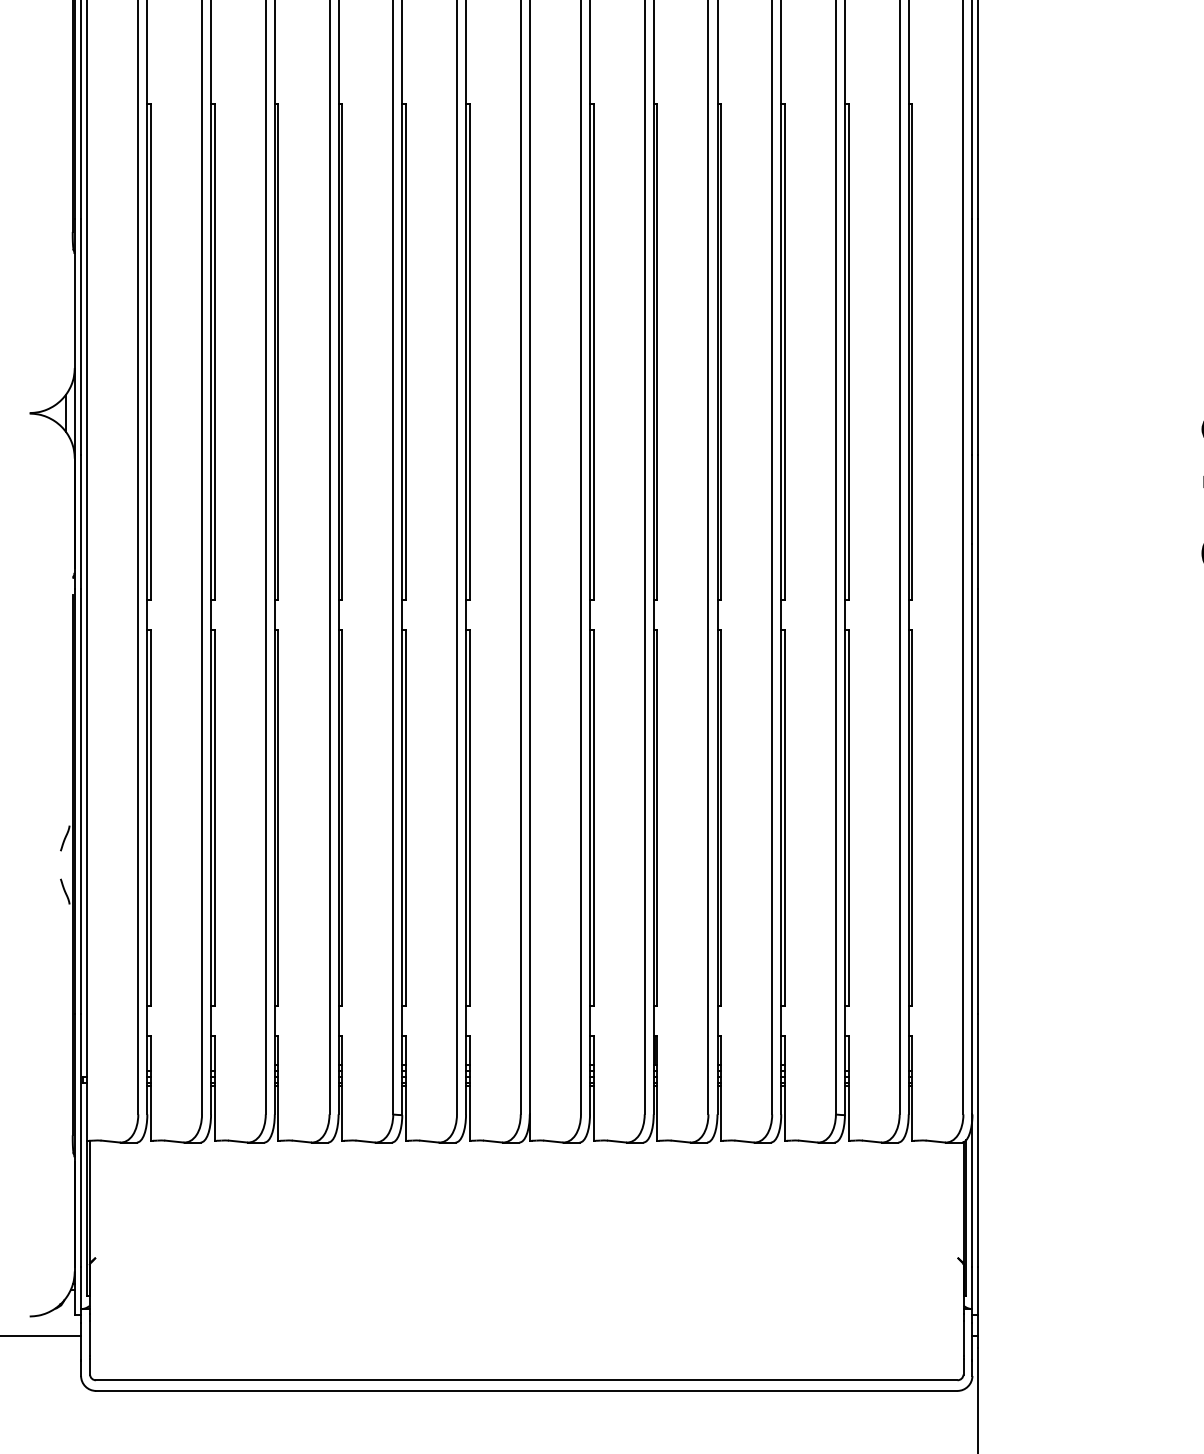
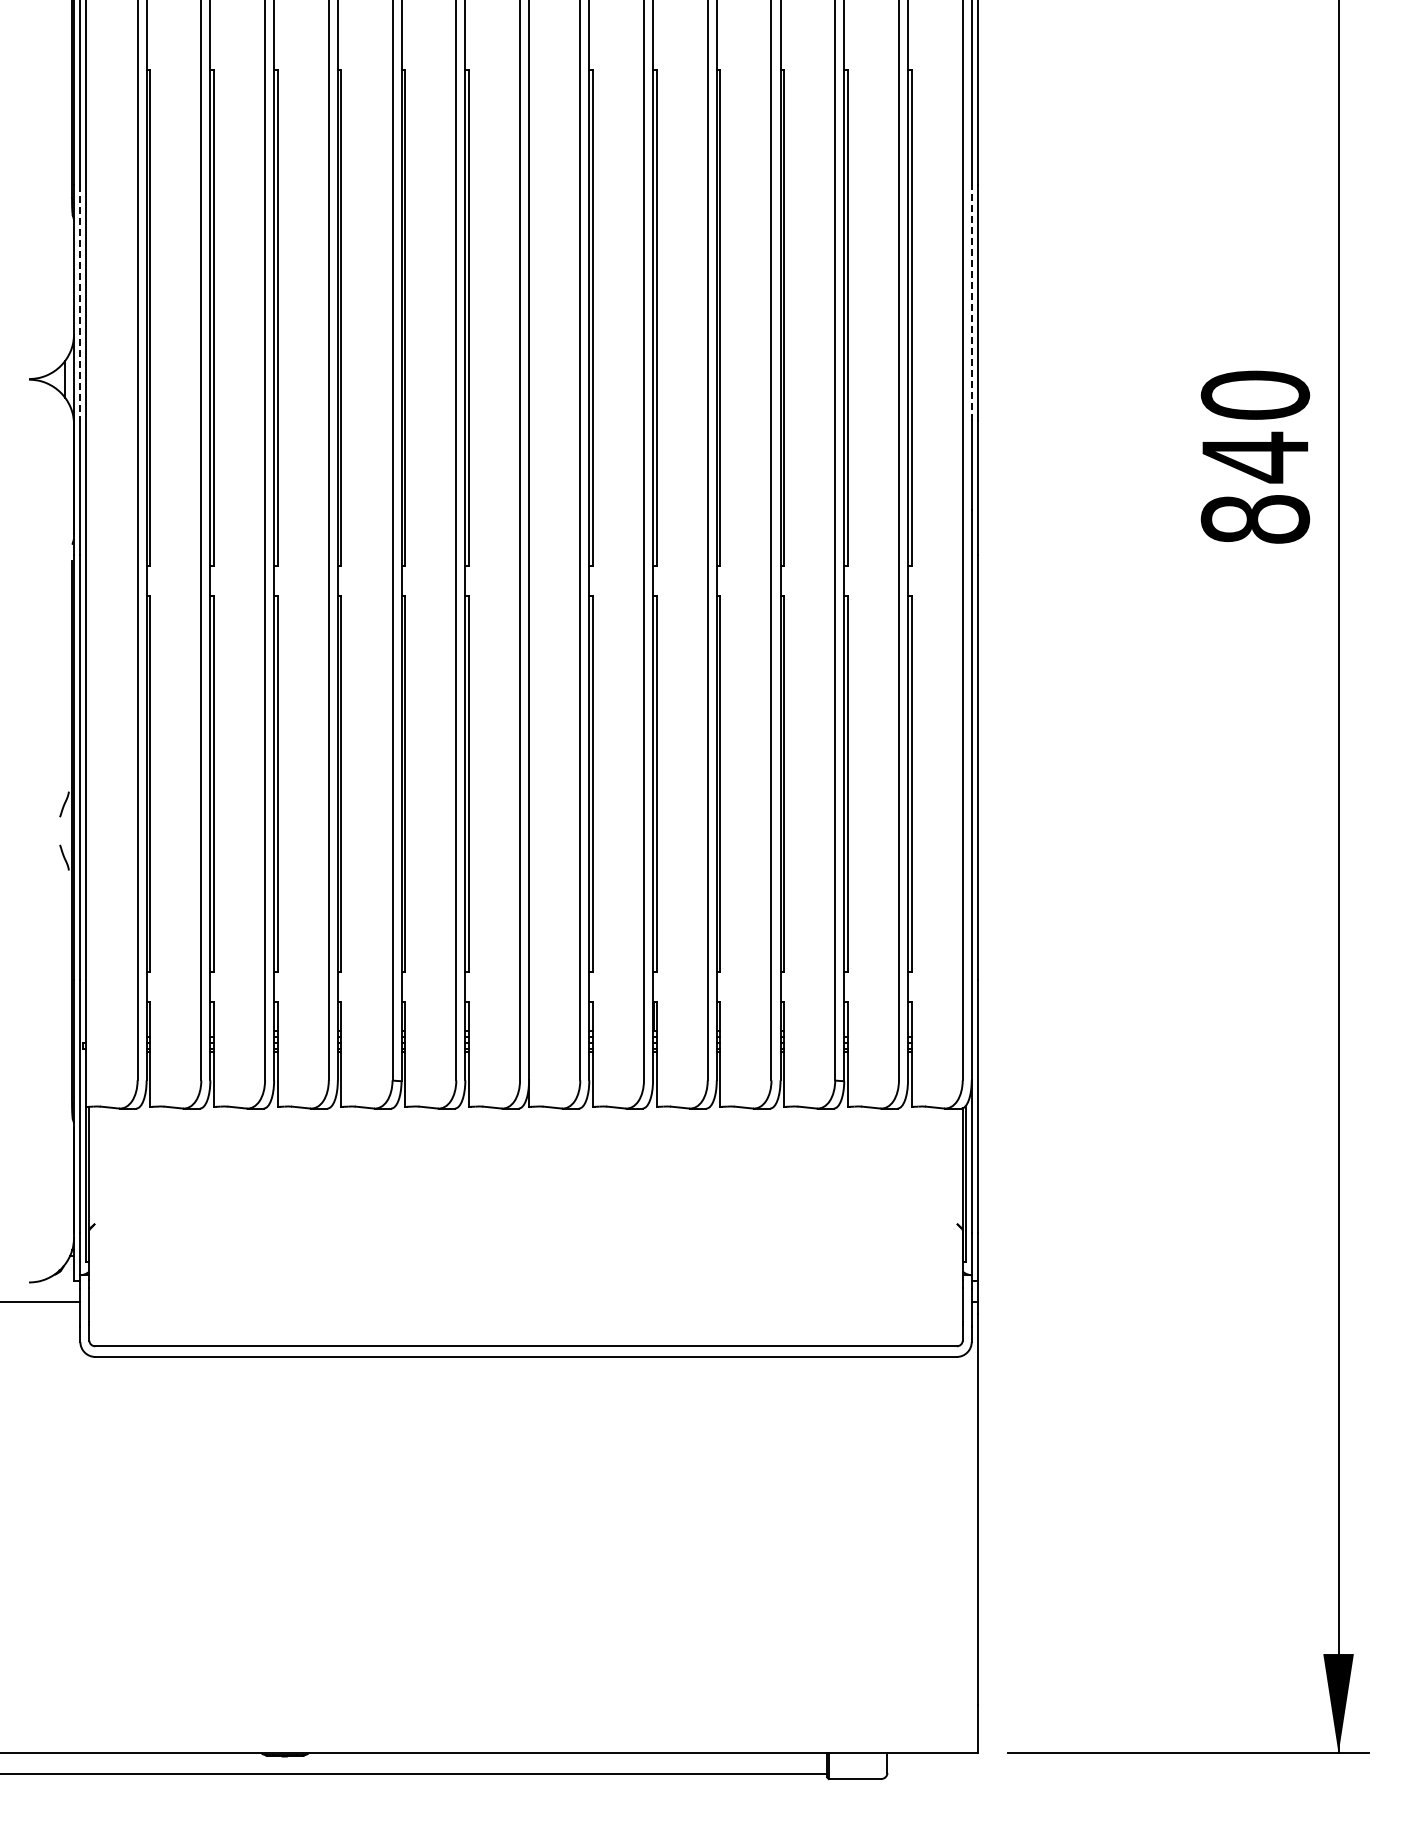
line: (972, 336) -> (971, 302), solid -> dashed
line: (81, 337) -> (80, 303), solid -> dashed

